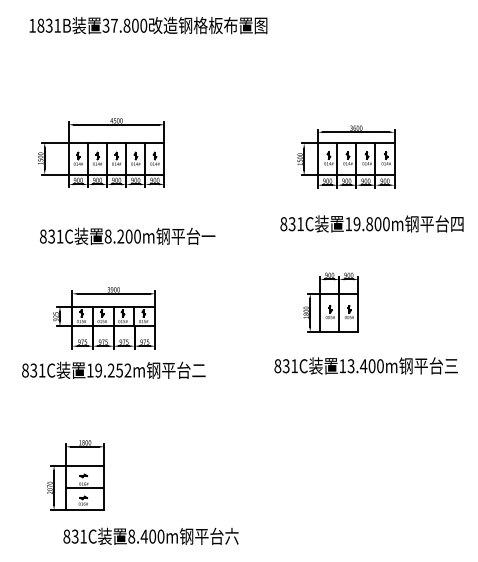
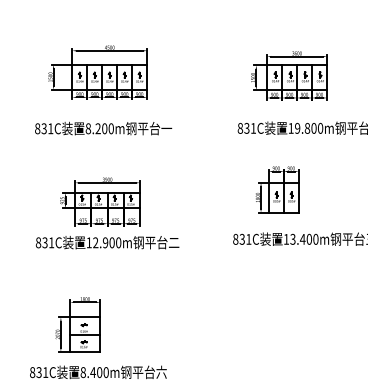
text: (127, 235) -> (103, 127), moved
text: (113, 370) -> (107, 242), 19.252m -> 12.900m
text: (150, 535) -> (97, 371), moved

